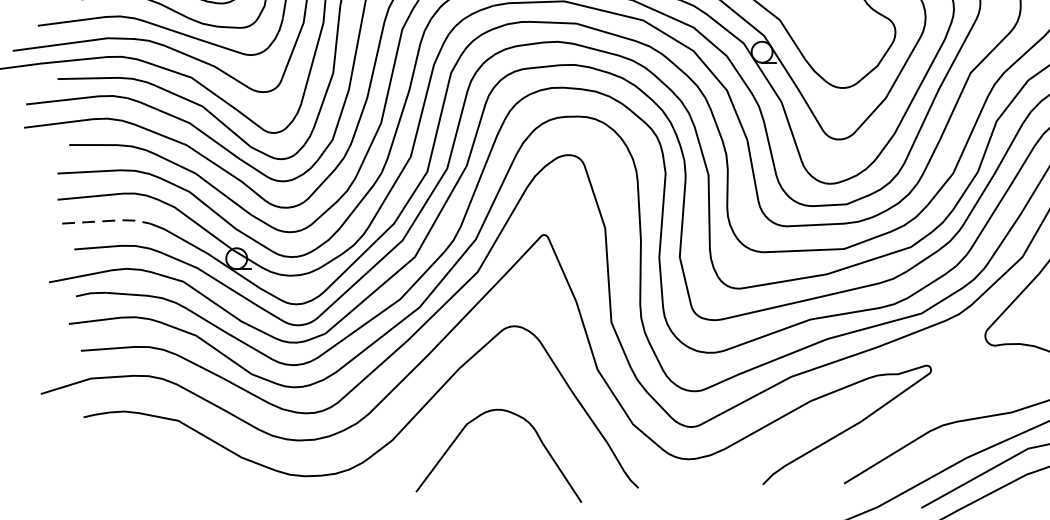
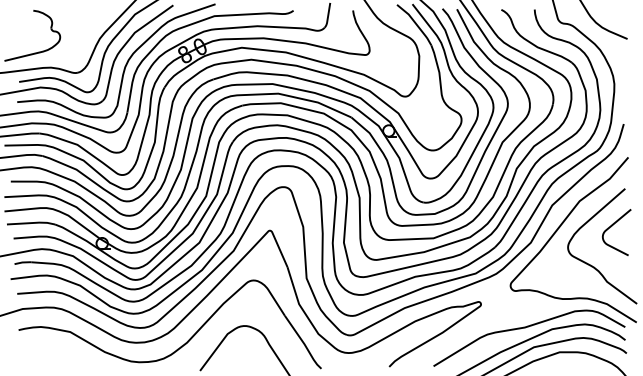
line: (108, 221) -> (32, 223), dashed -> solid

